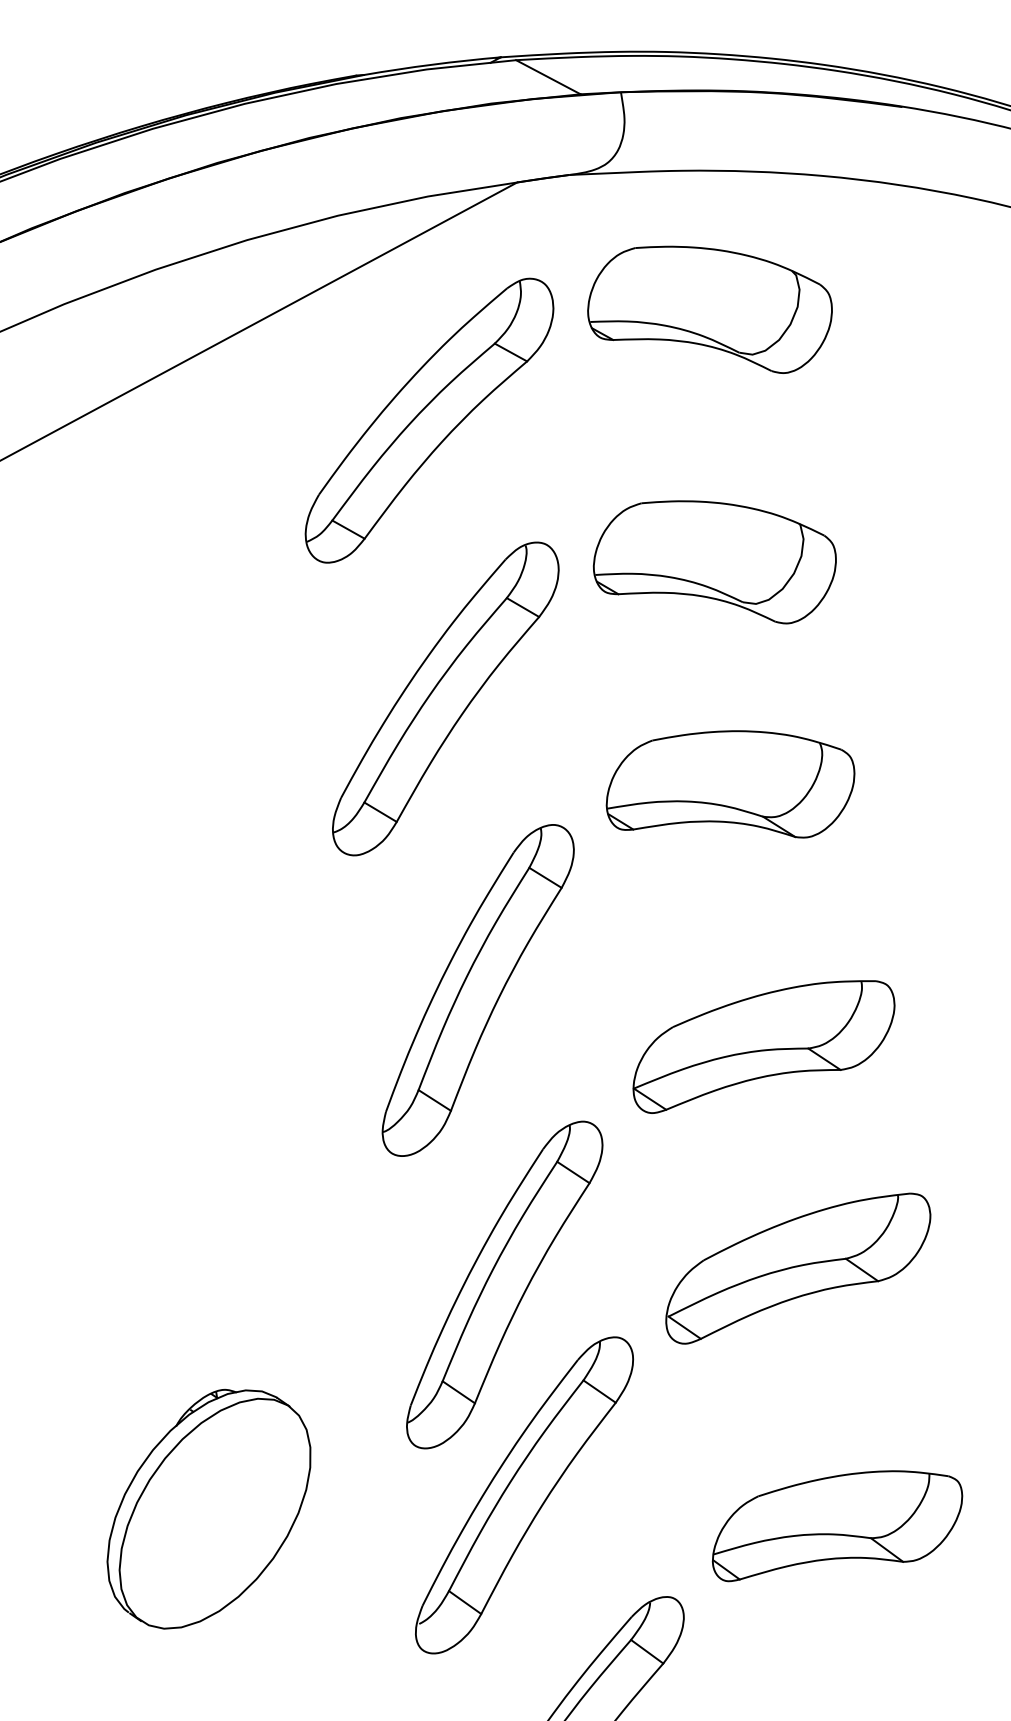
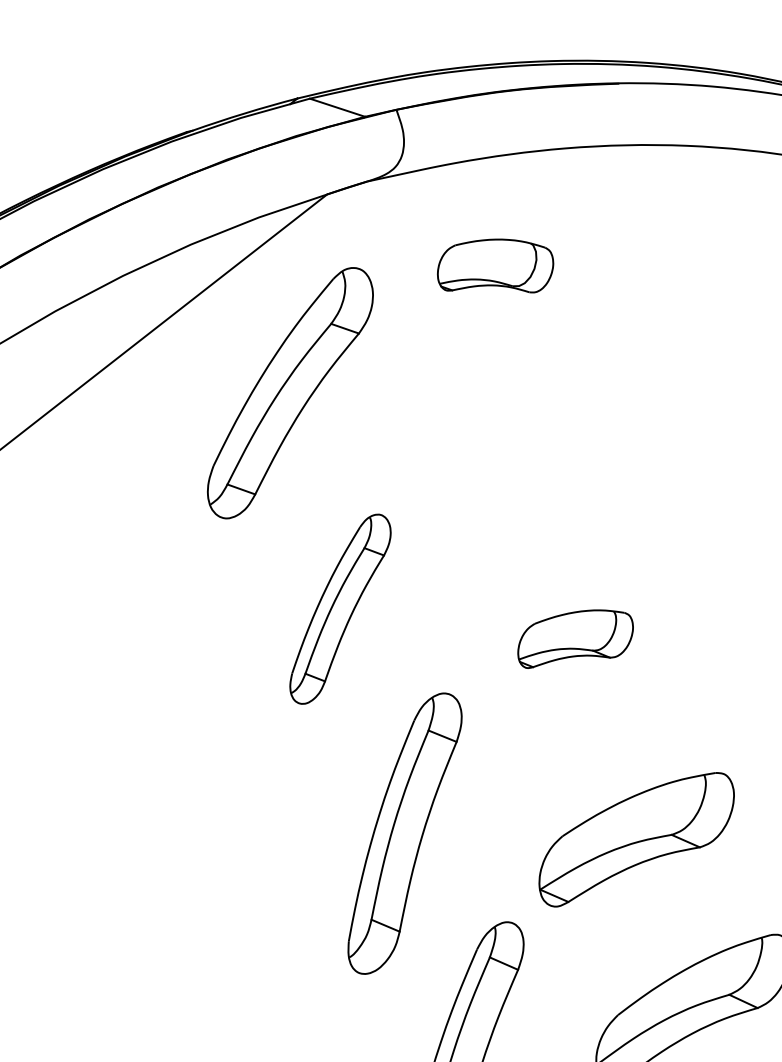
part: (709, 309) -> (495, 268), size x0.6
part: (714, 562) -> (532, 466), removed
part: (445, 698) -> (340, 608), size x0.7
part: (730, 784) -> (575, 638), size x0.6

